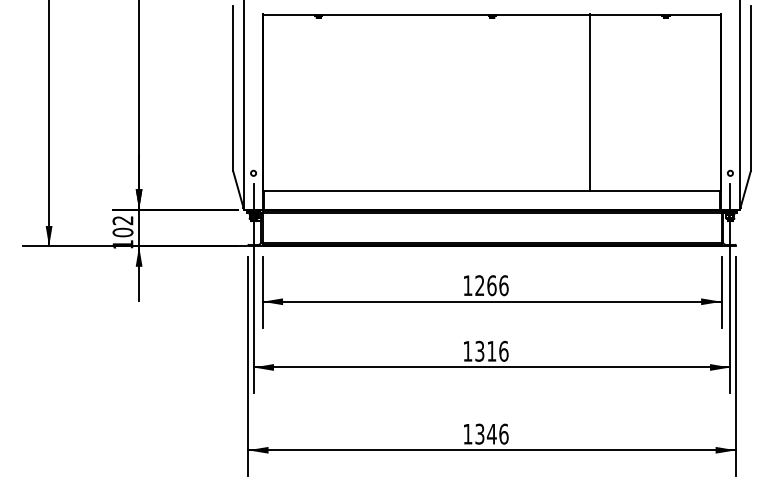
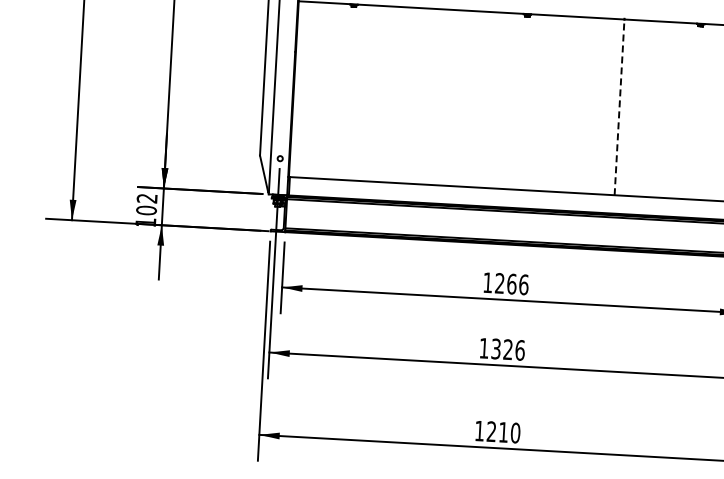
line: (589, 103) -> (619, 107), solid -> dashed
text: (491, 350) -> (507, 348), 1316 -> 1326
text: (491, 433) -> (503, 431), 1346 -> 1210

